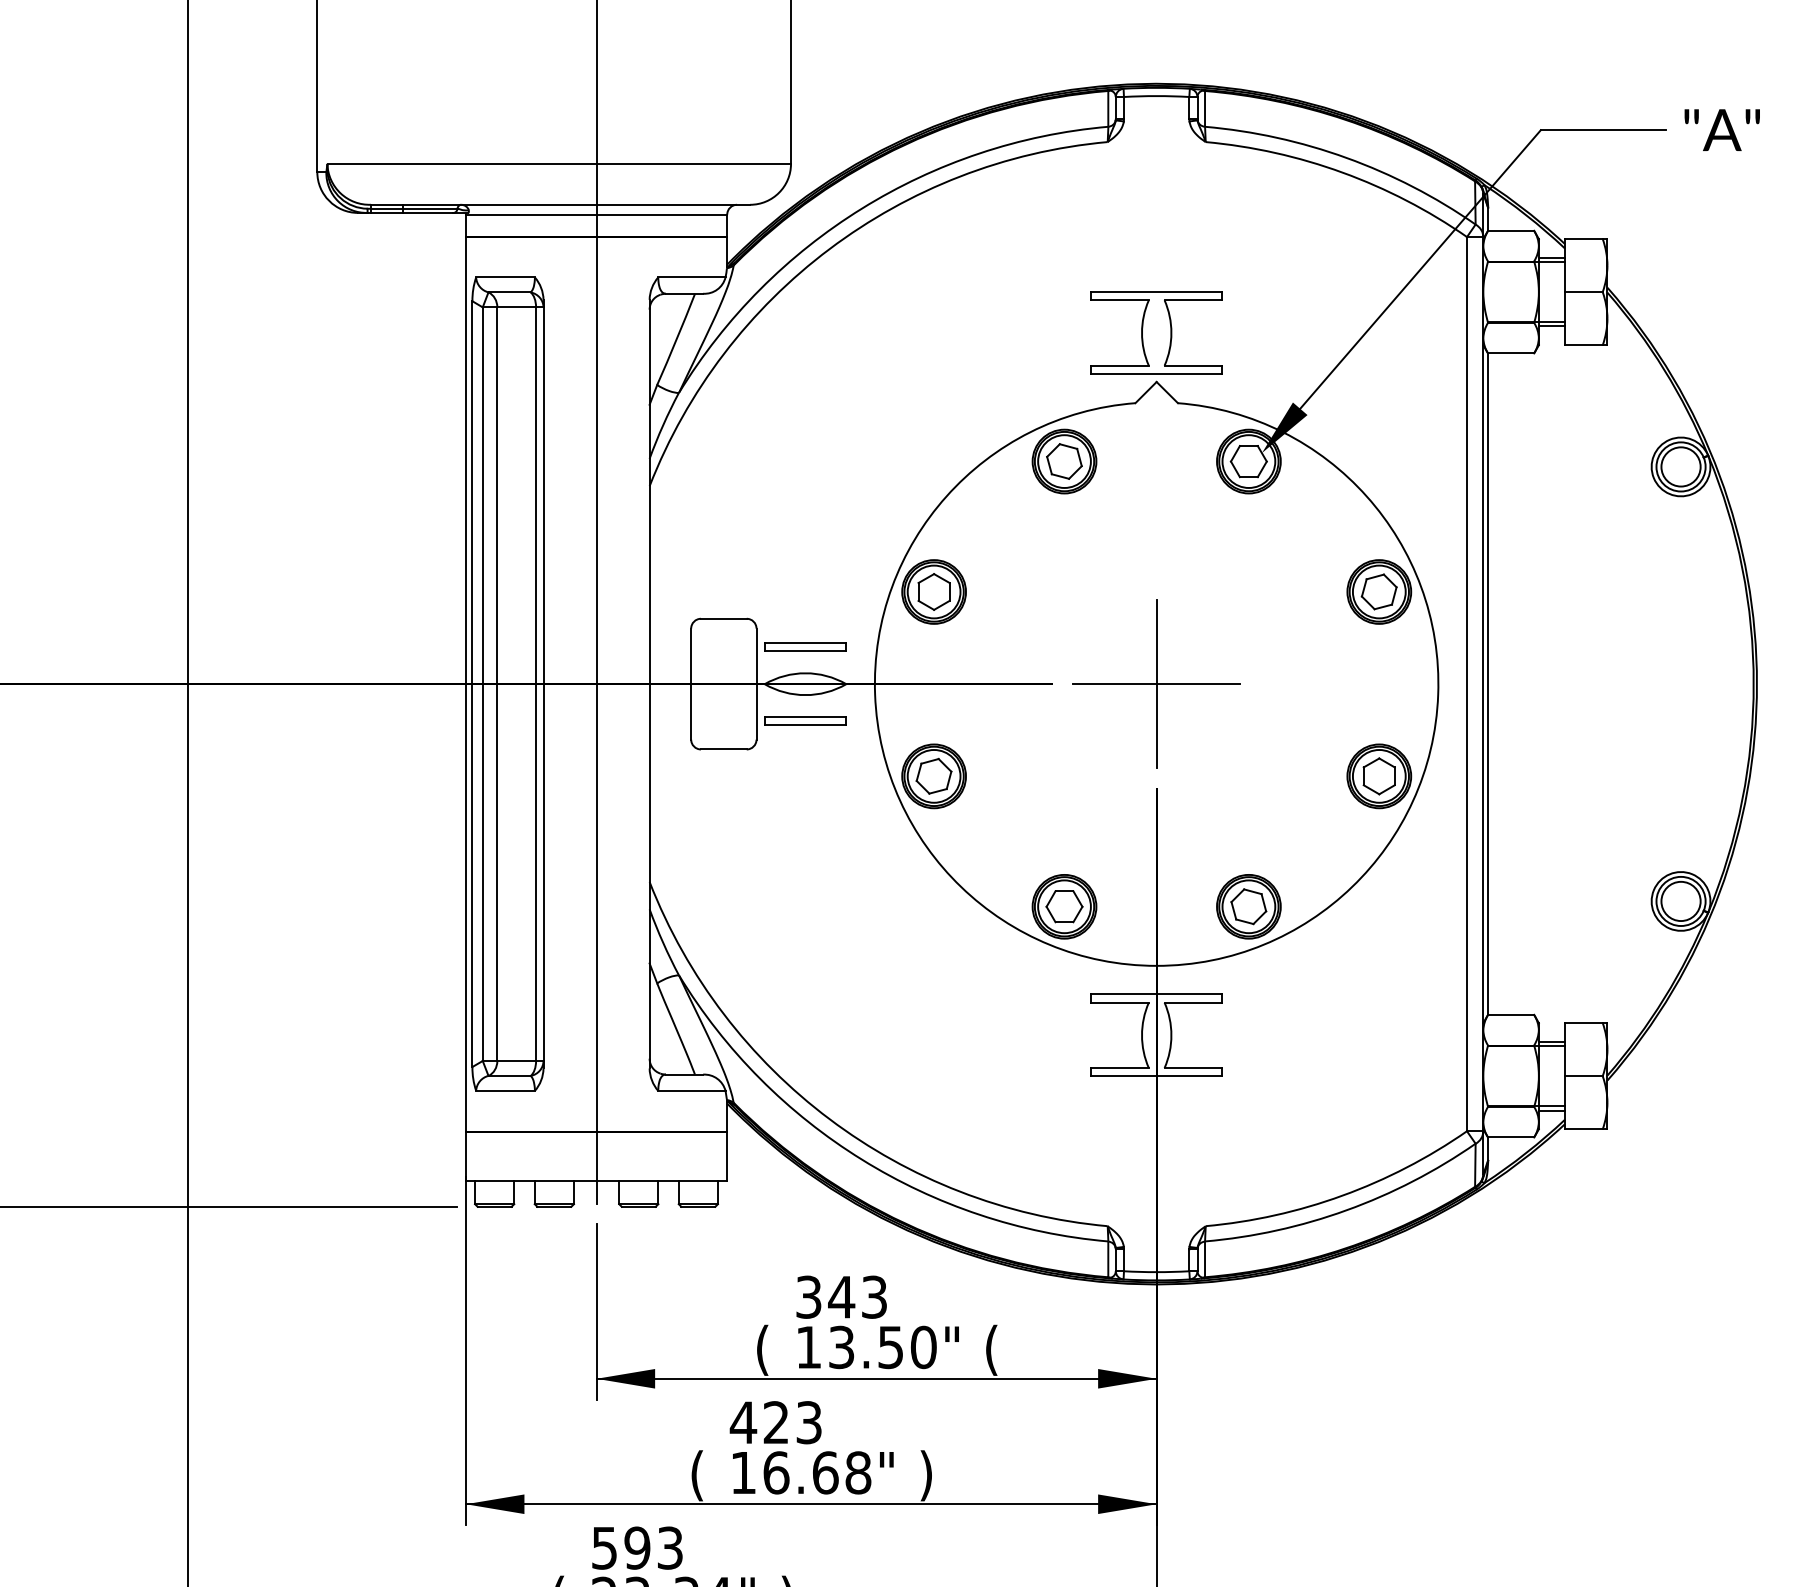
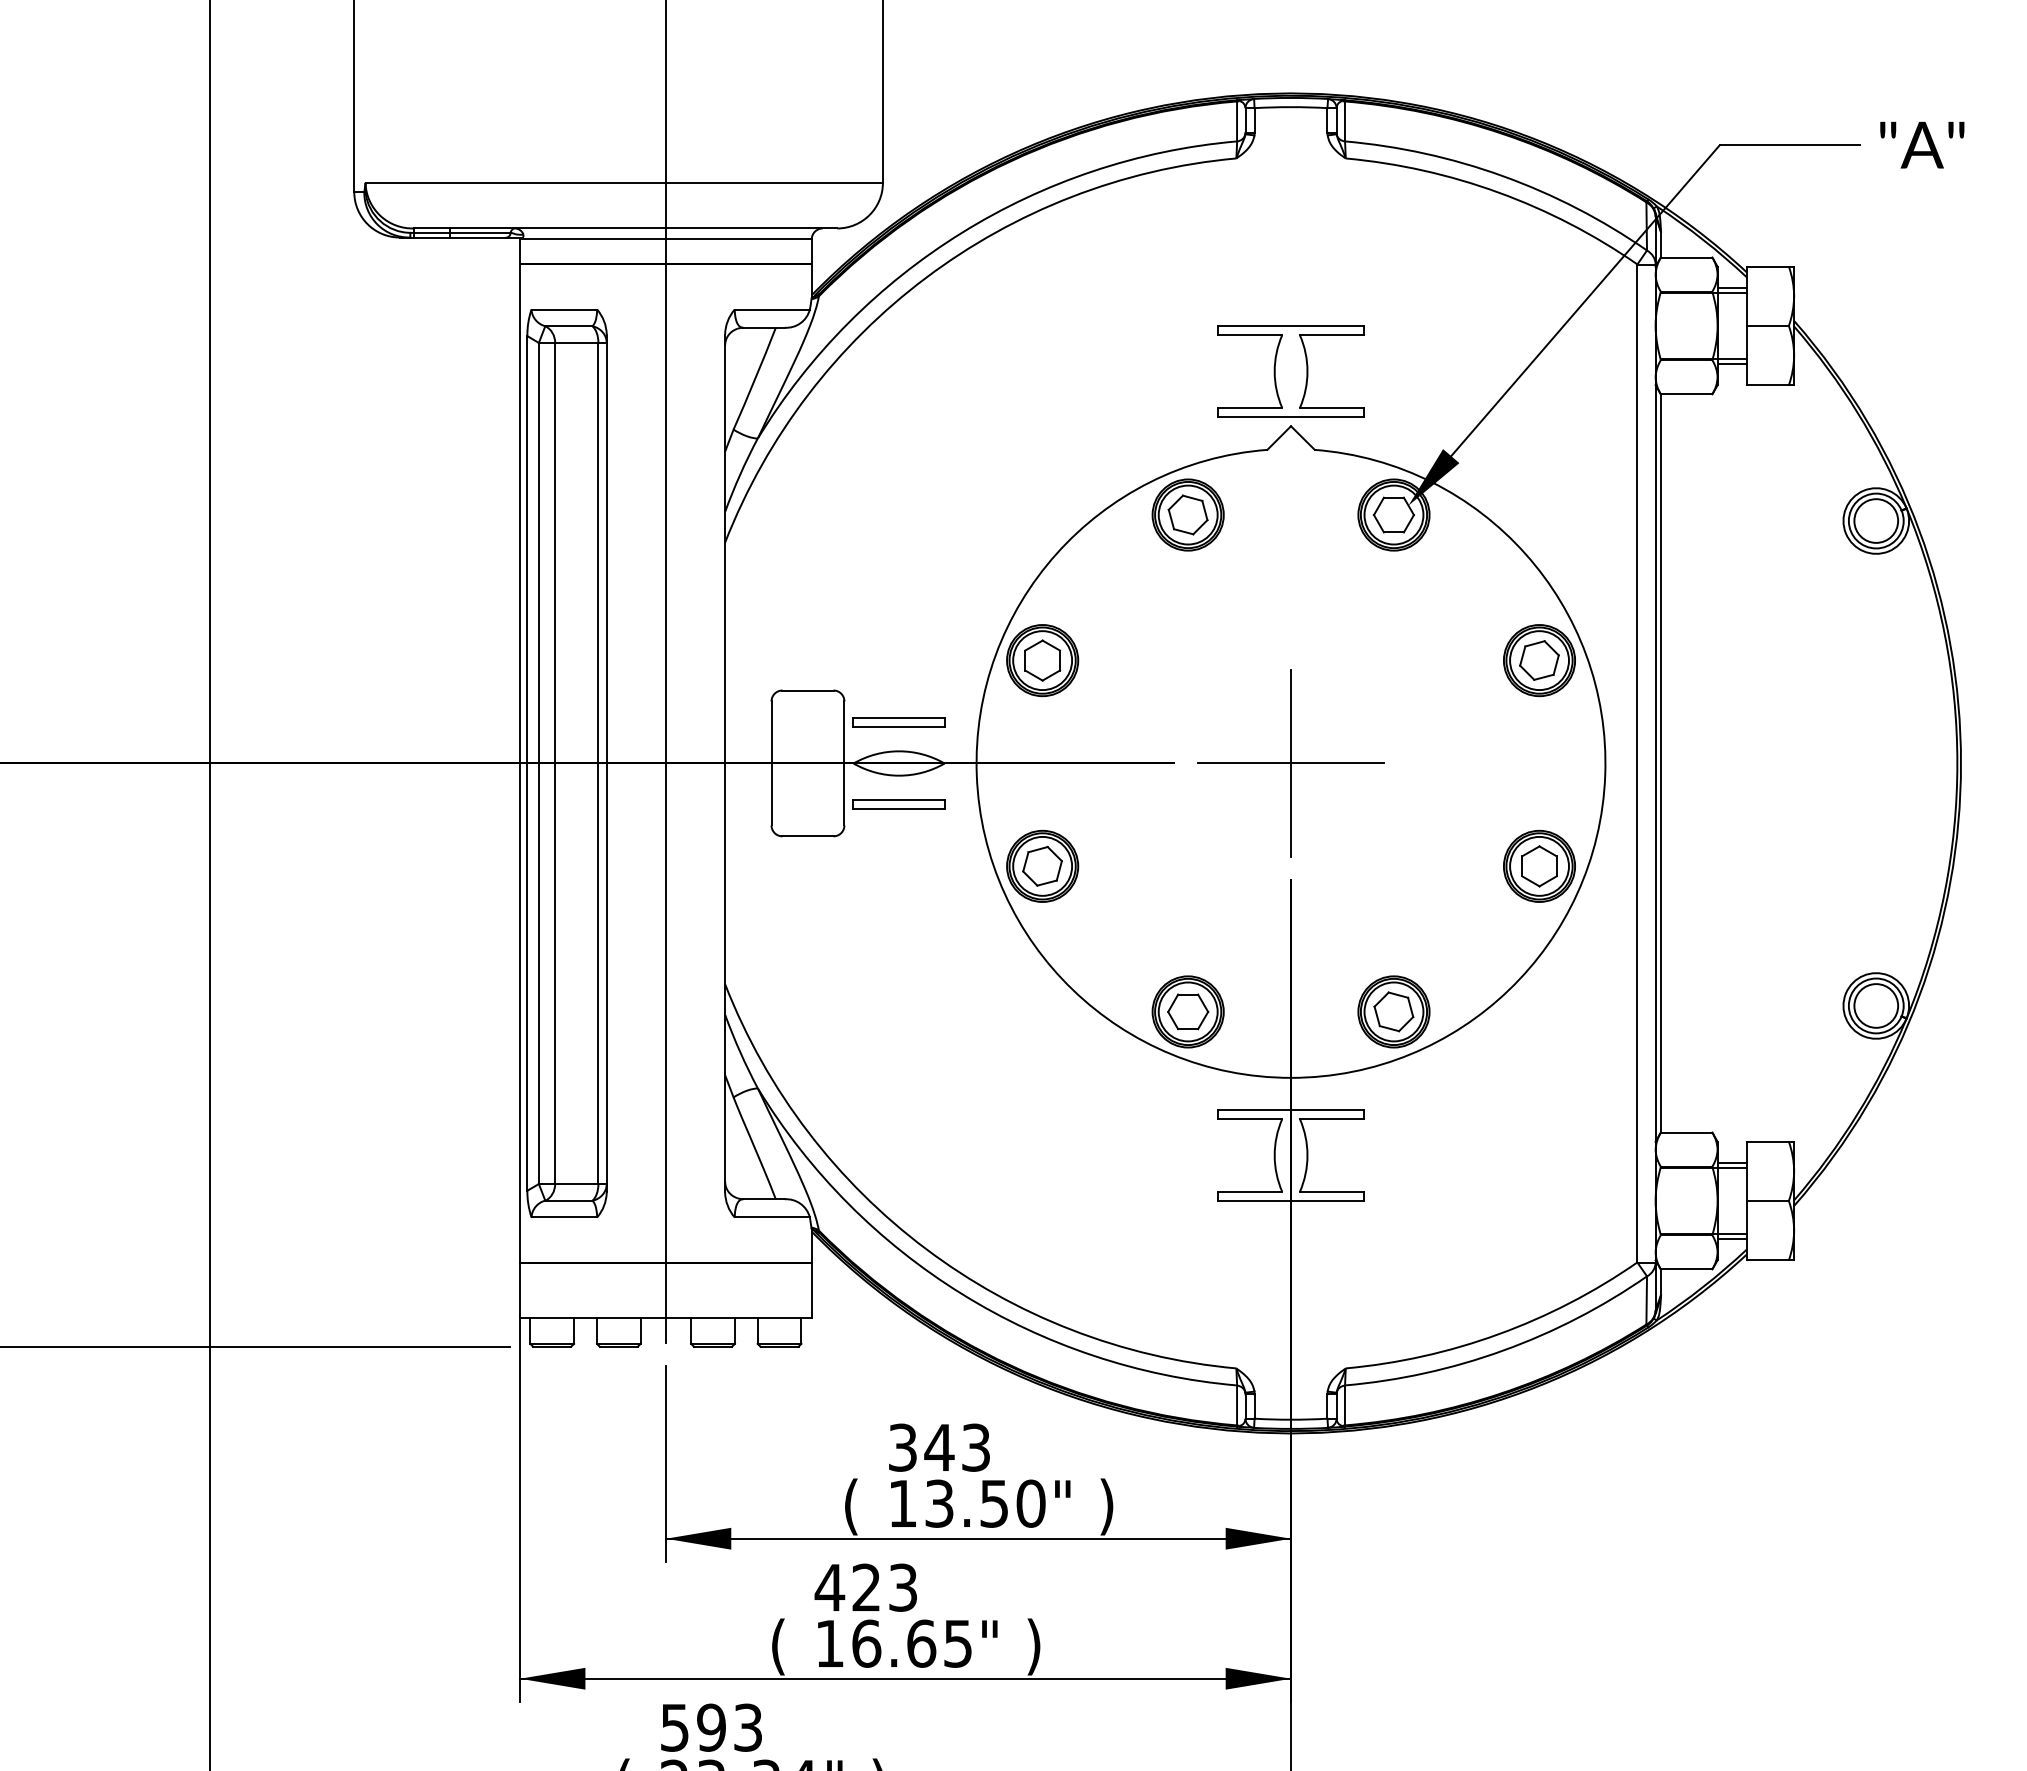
text: (991, 1349) -> (1106, 1506), ( -> )
text: (857, 1472) -> (957, 1643), 16.68" -> 16.65"

